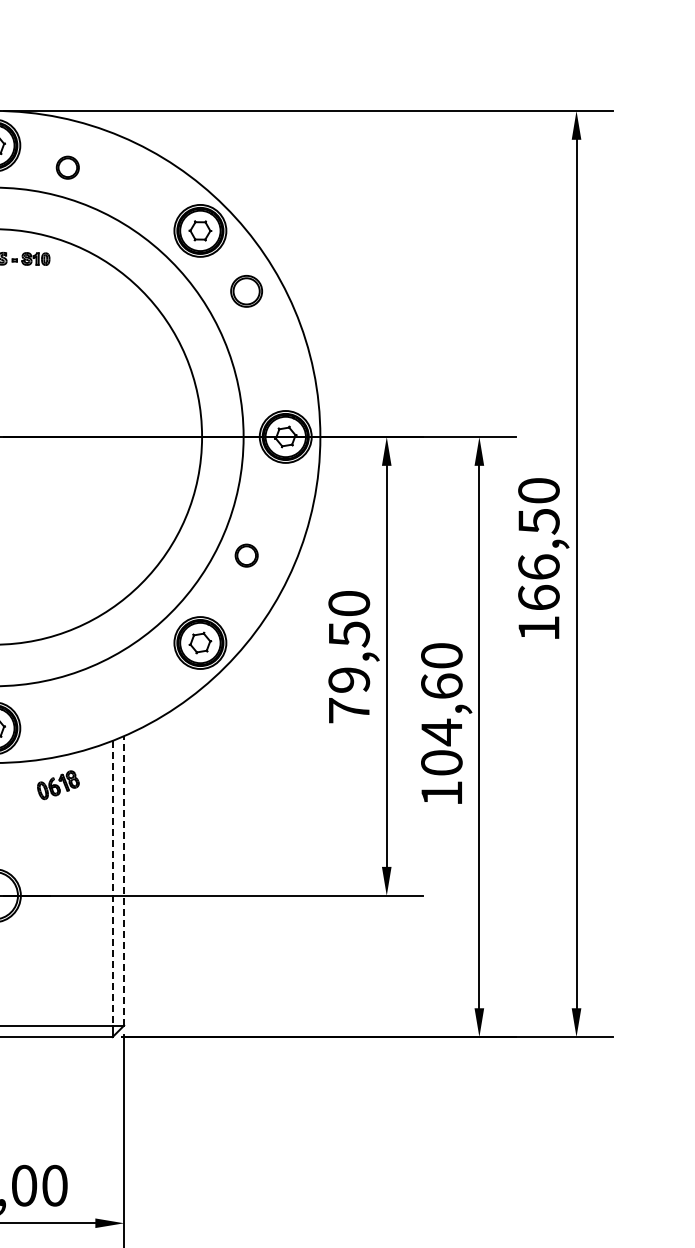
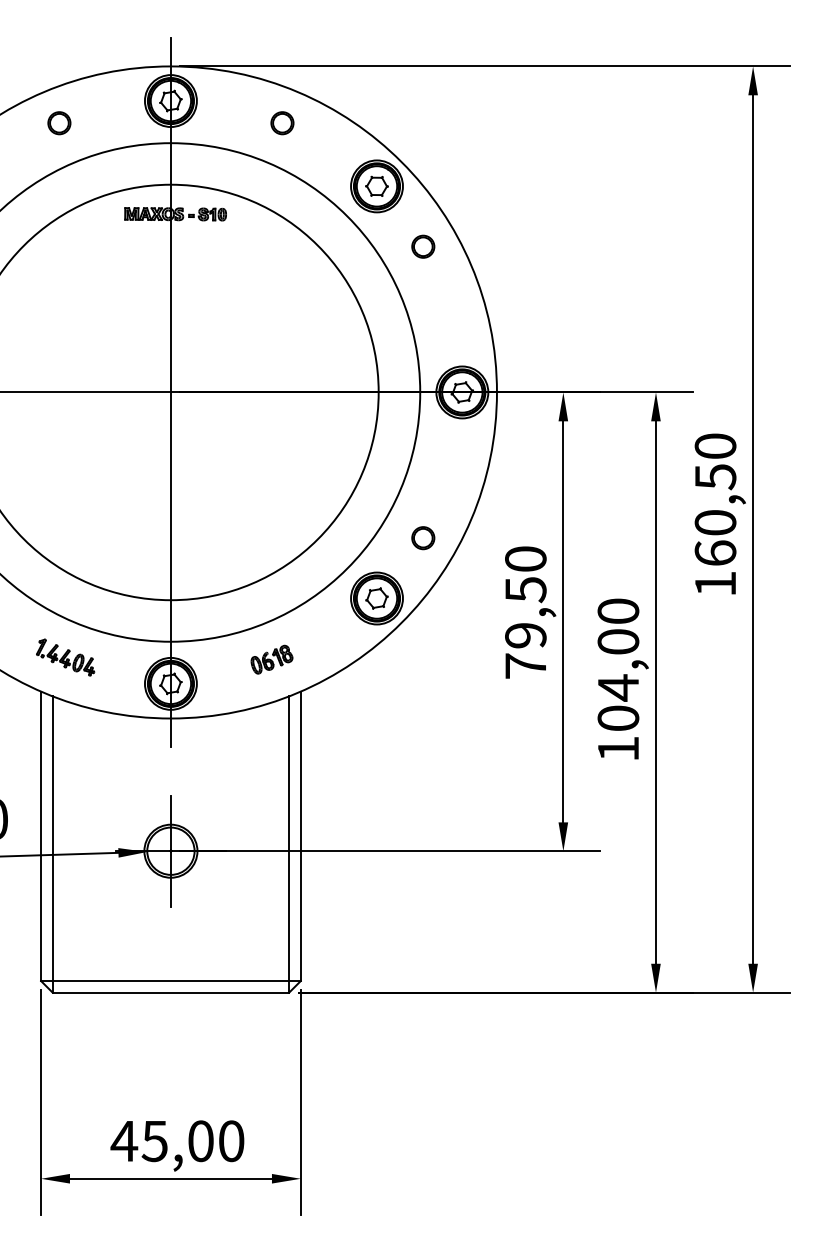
part: (67, 168) -> (282, 123), moved
part: (246, 291) -> (423, 246), size x0.71
part: (246, 556) -> (423, 538), moved
text: (538, 567) -> (715, 522), 166,50 -> 160,50
text: (441, 686) -> (618, 641), 104,60 -> 104,00
part: (57, 785) -> (271, 659), moved
line: (123, 881) -> (300, 836), dashed -> solid
line: (112, 884) -> (289, 839), dashed -> solid

